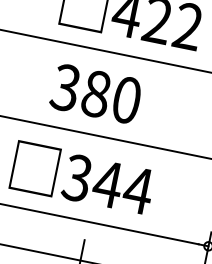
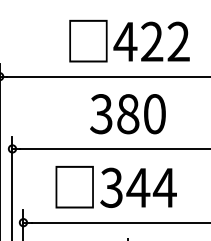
text: (95, 94) -> (127, 114), moved

